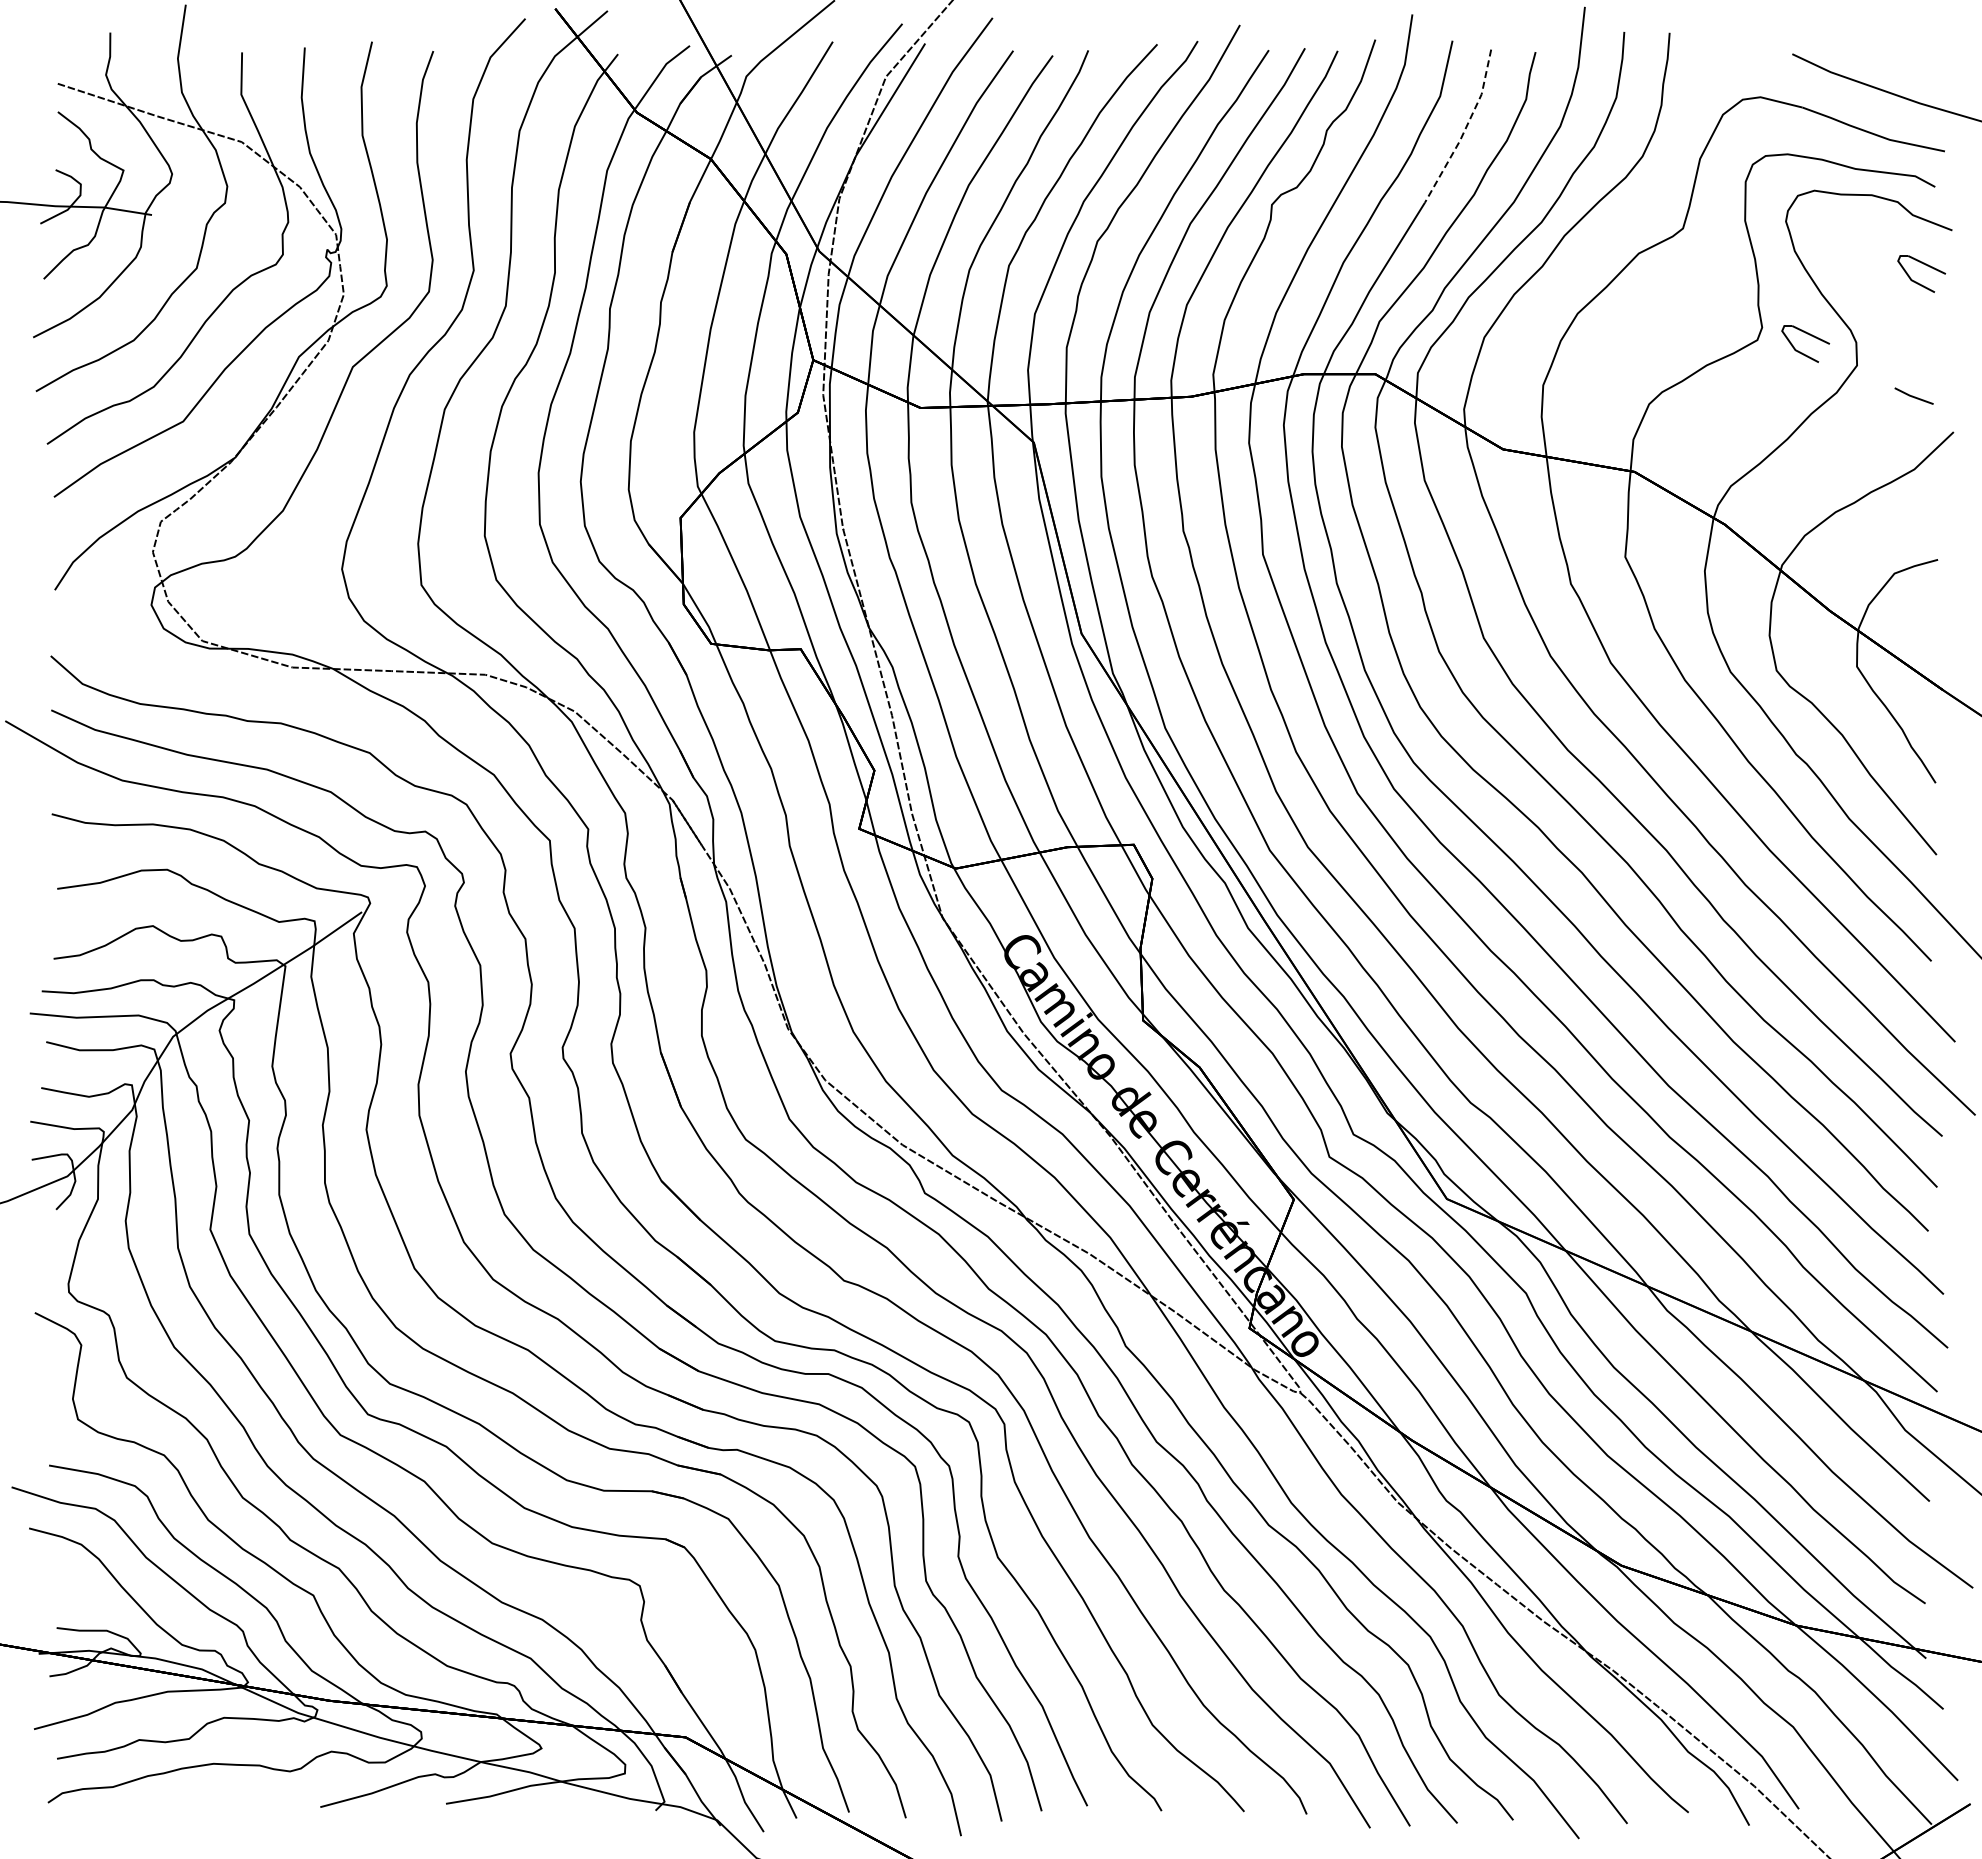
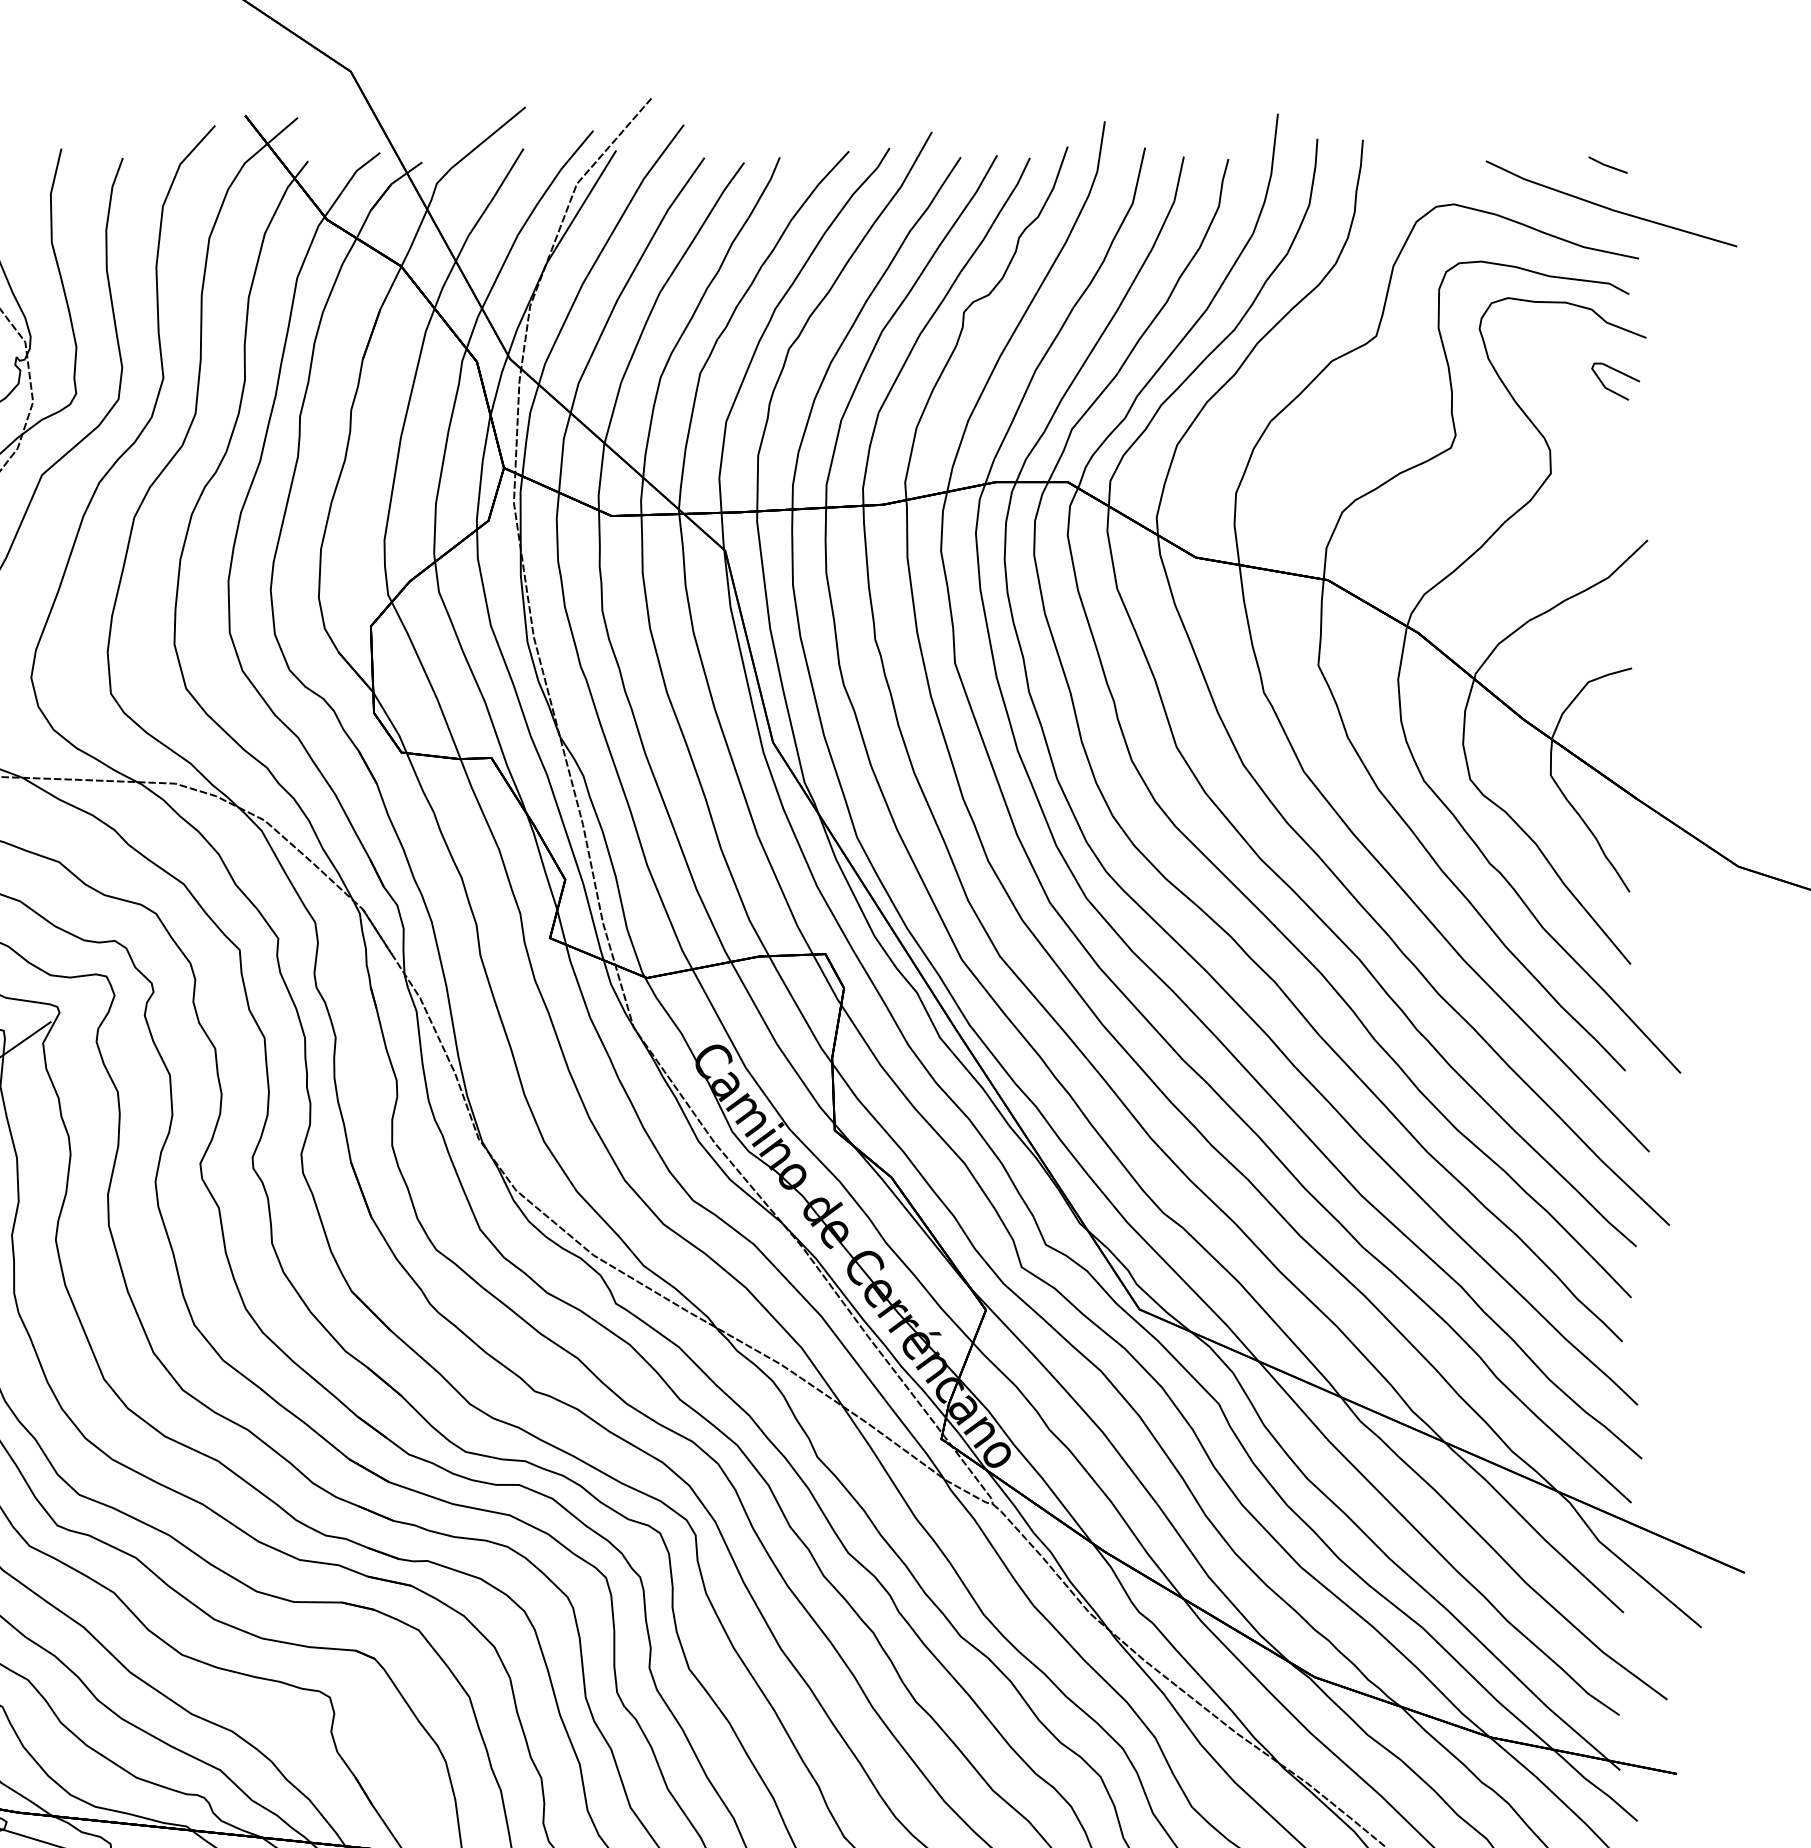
line: (1465, 129) -> (1158, 236), dashed -> solid
part: (1809, 335) -> (1503, 443), removed
line: (1912, 395) -> (1606, 164), moved

